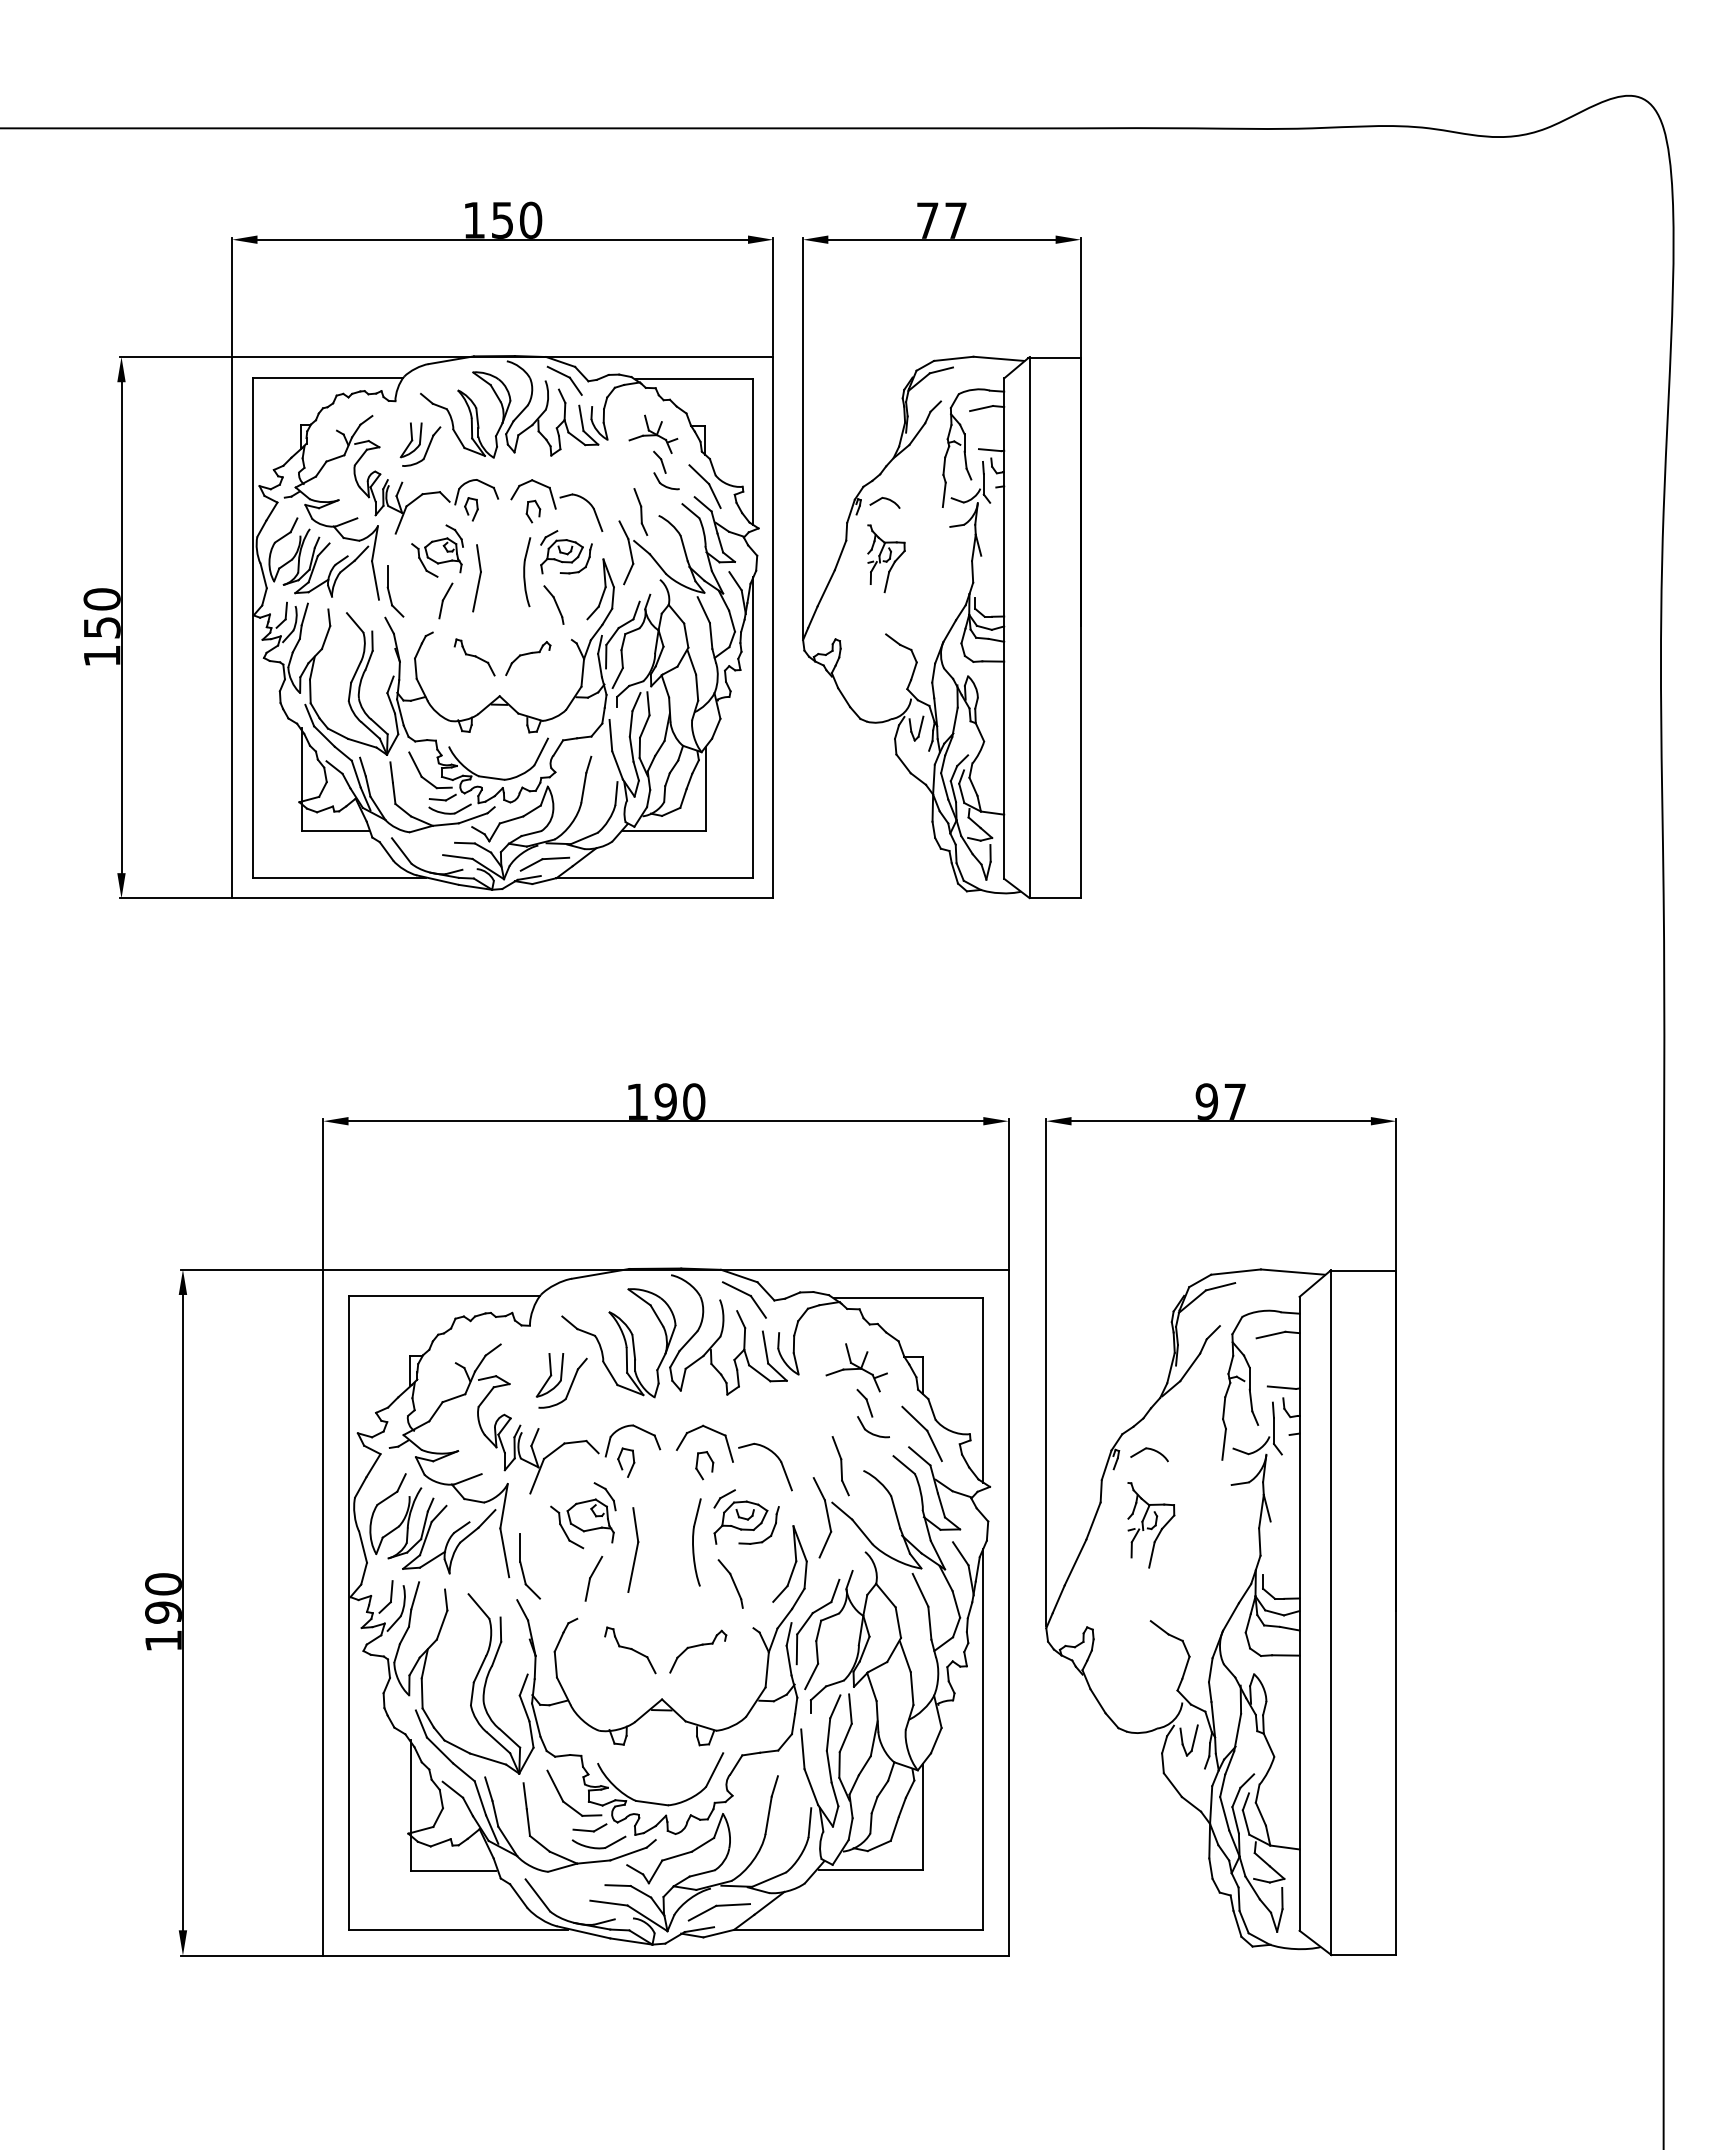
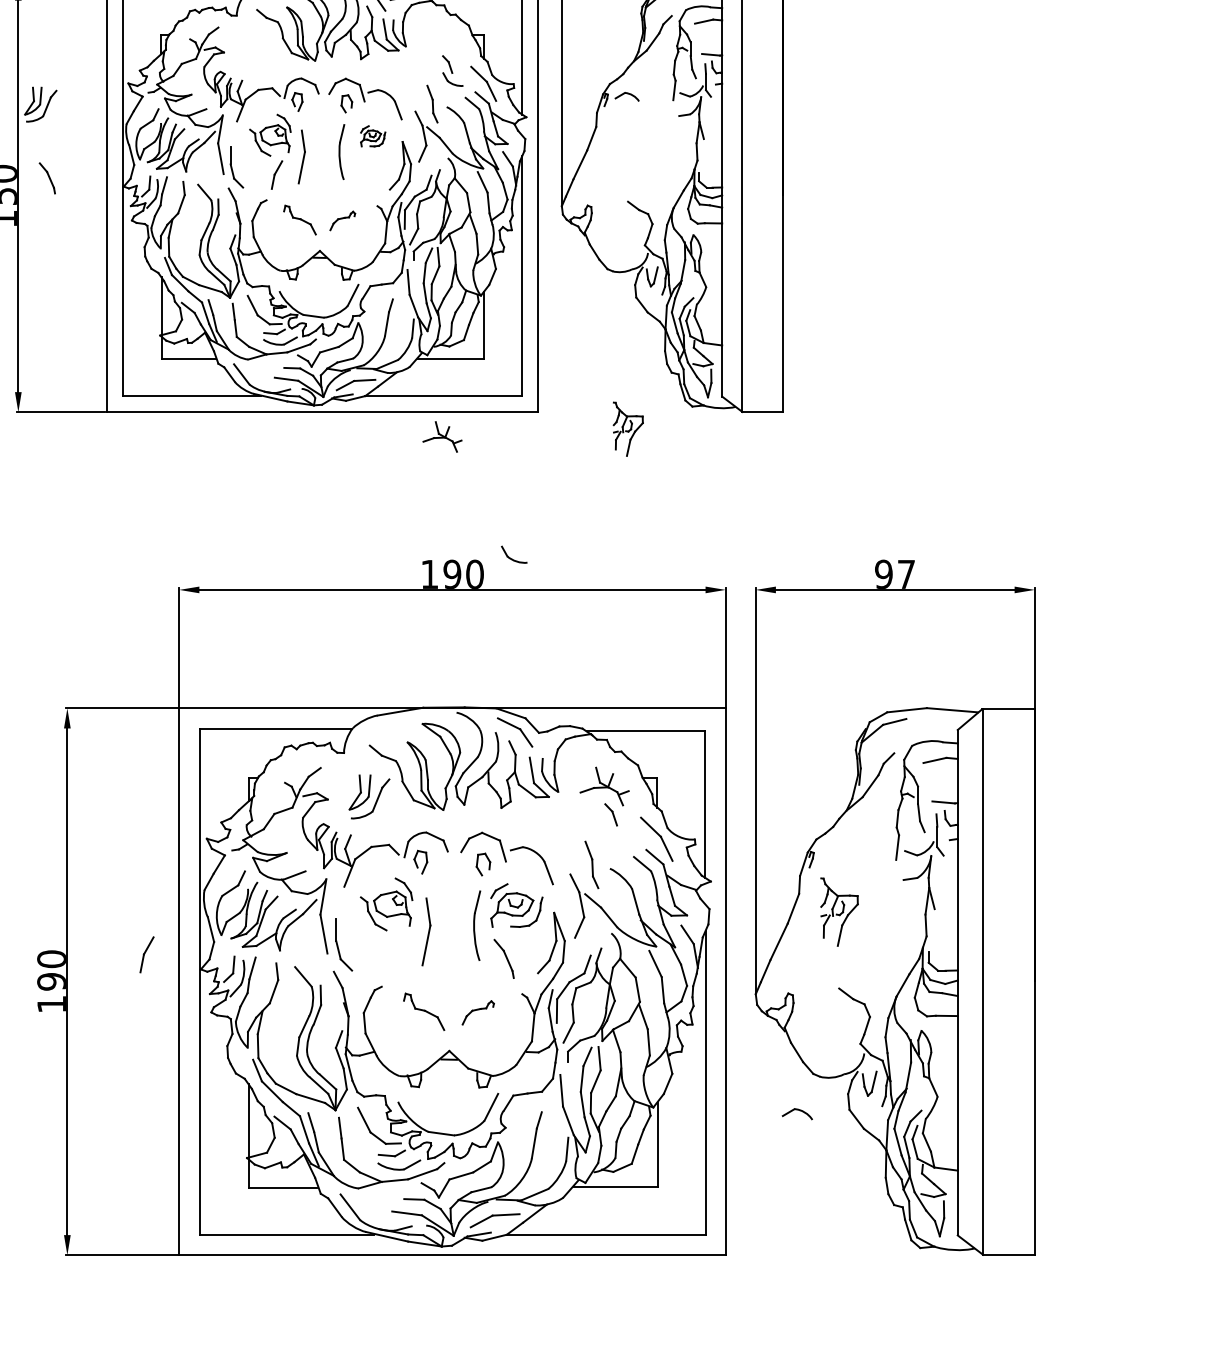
part: (653, 433) -> (442, 436), moved
part: (420, 444) -> (40, 104), moved
part: (566, 552) -> (373, 136), size x0.6
part: (886, 558) -> (628, 429), moved
part: (553, 604) -> (47, 177), moved
part: (528, 658) -> (342, 220), size x0.7
part: (873, 1427) -> (514, 555), moved
part: (1149, 1454) -> (797, 1114), moved
part: (593, 1578) -> (146, 954), moved
part: (698, 1651) -> (478, 1012), size x0.7

